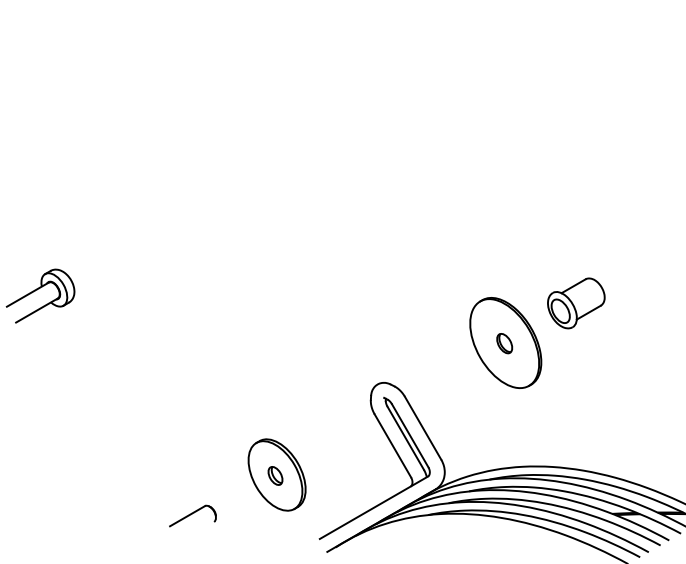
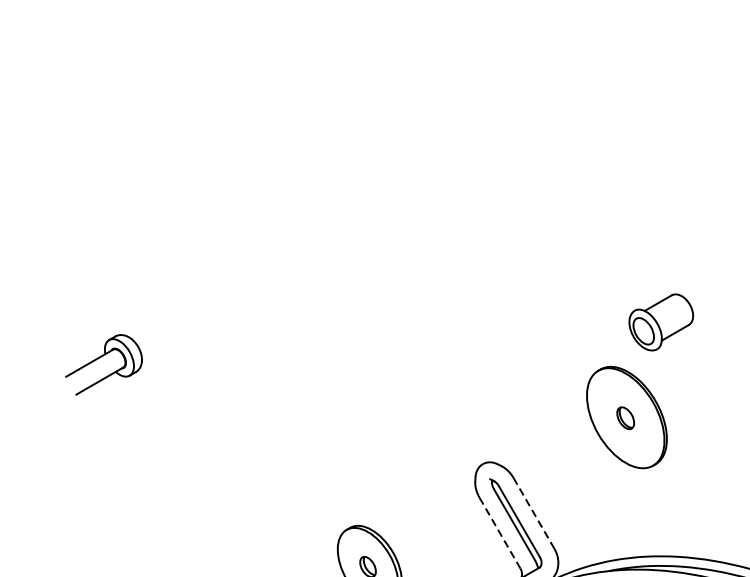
part: (576, 303) -> (661, 322), moved
line: (422, 427) -> (533, 512), solid -> dashed
line: (393, 446) -> (500, 533), solid -> dashed

